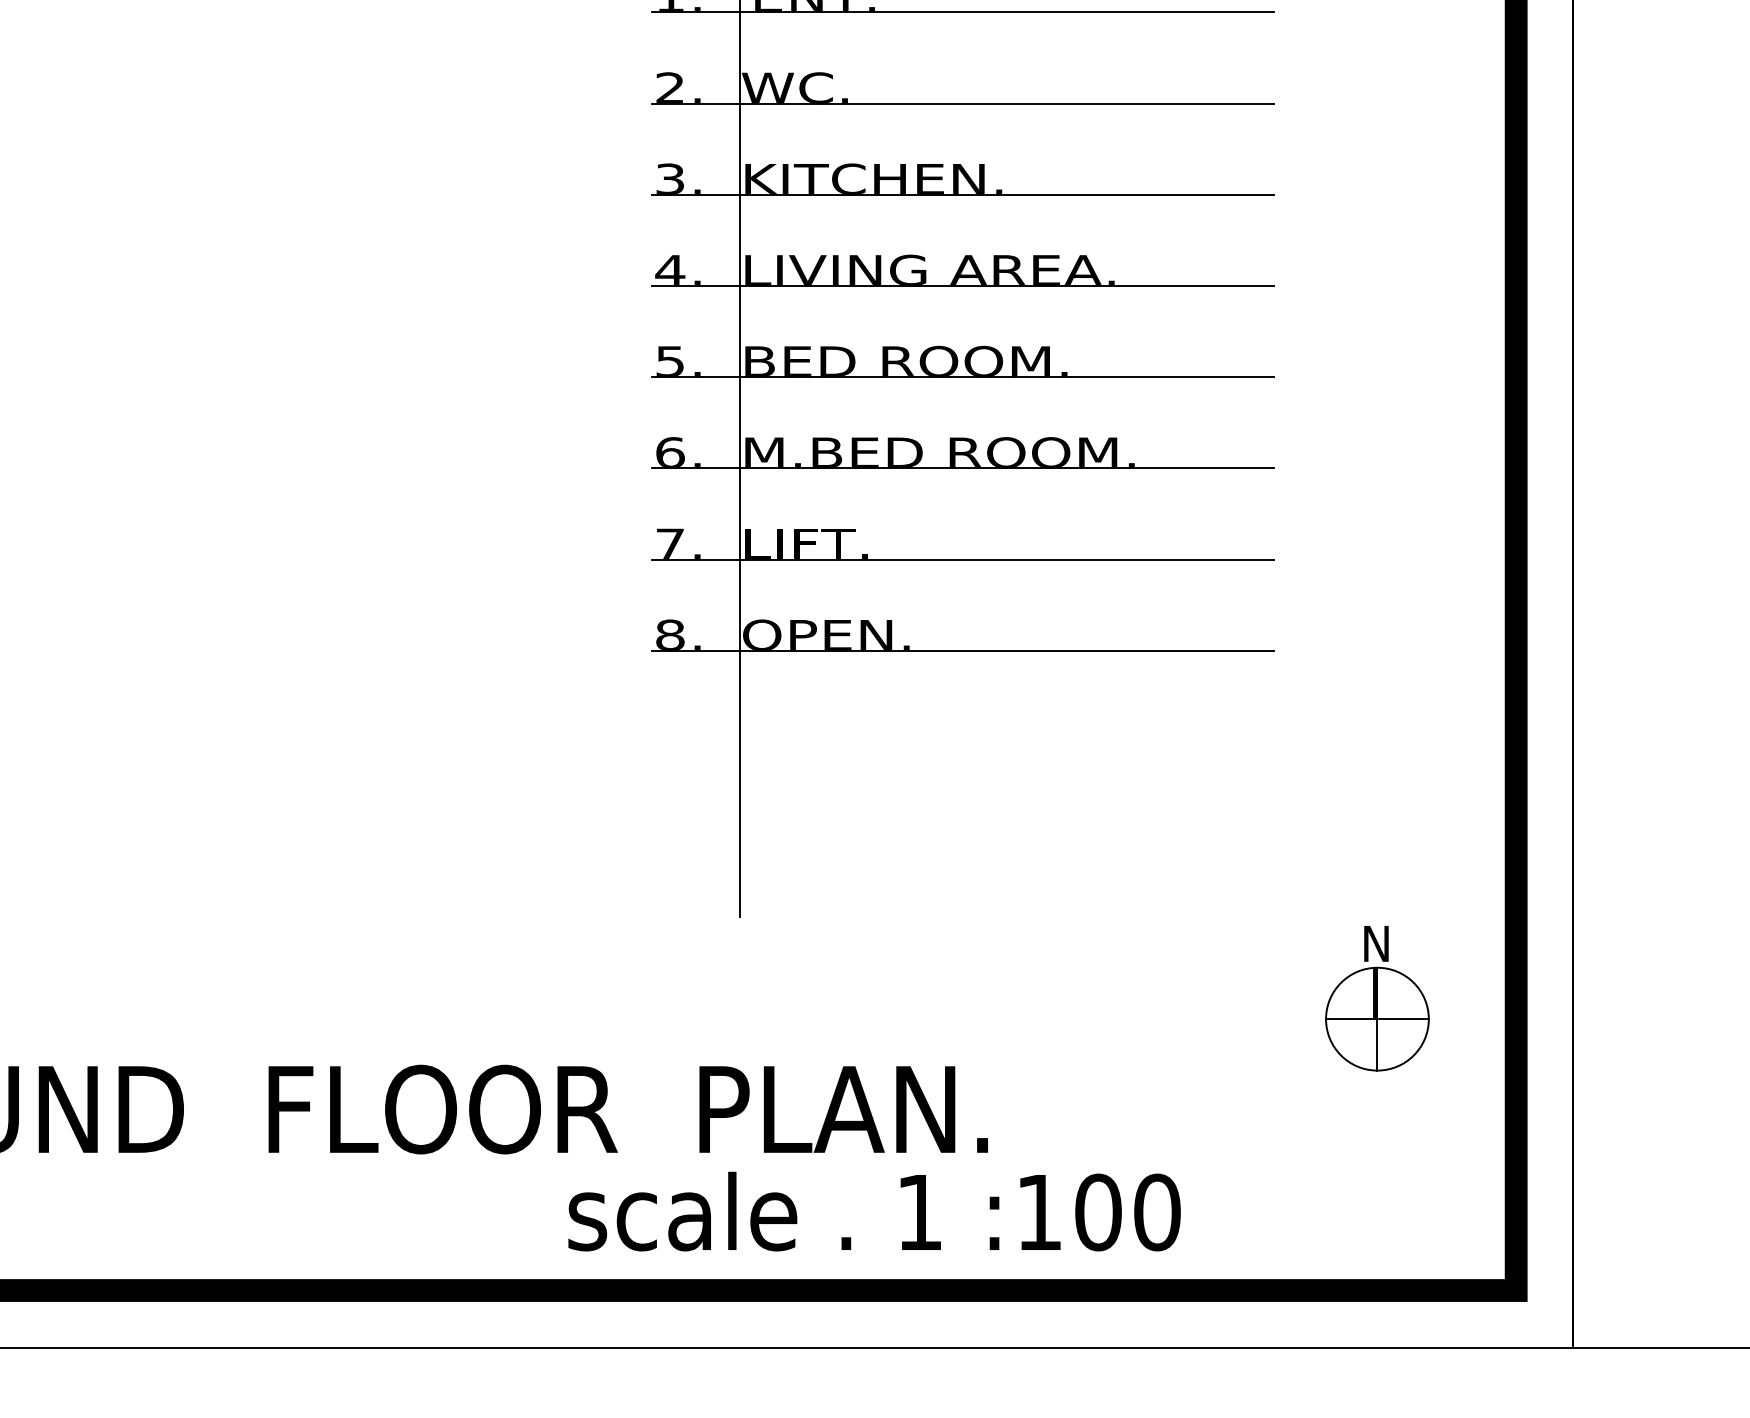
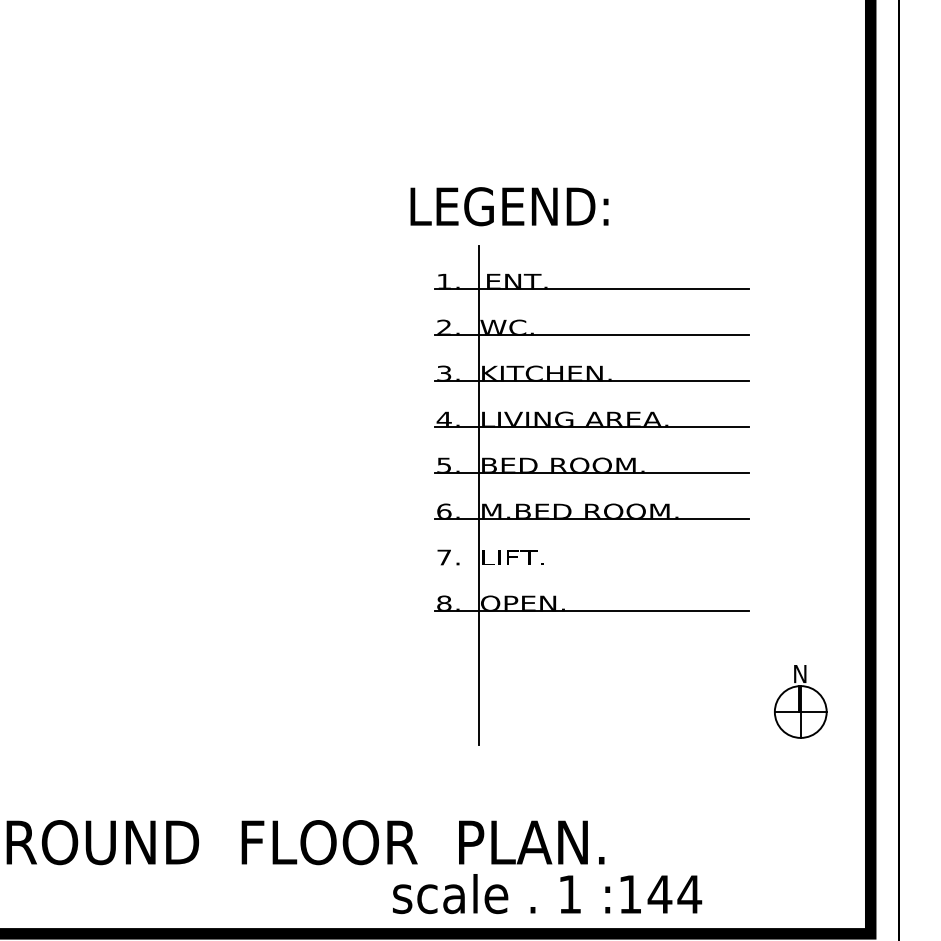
line: (962, 559) -> (591, 565), removed
part: (1376, 998) -> (800, 701), moved
text: (1126, 1212) -> (674, 894), :100 -> :144

